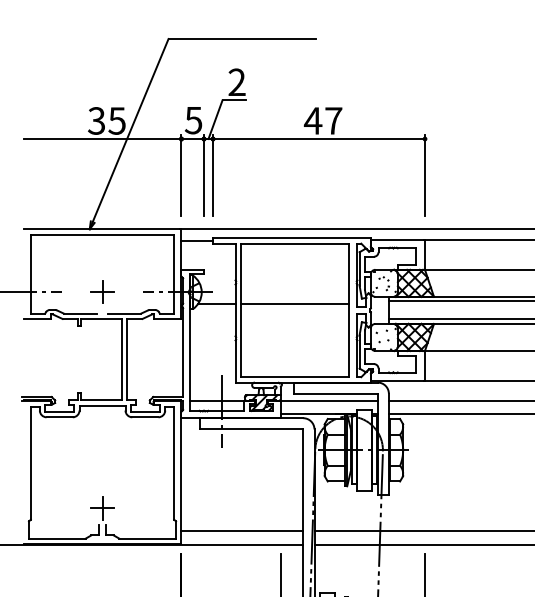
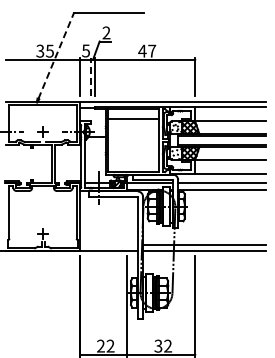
line: (131, 130) -> (56, 55), solid -> dashed
line: (203, 174) -> (90, 76), solid -> dashed
line: (294, 303) -> (133, 119), moved
line: (241, 530) -> (108, 244), removed

